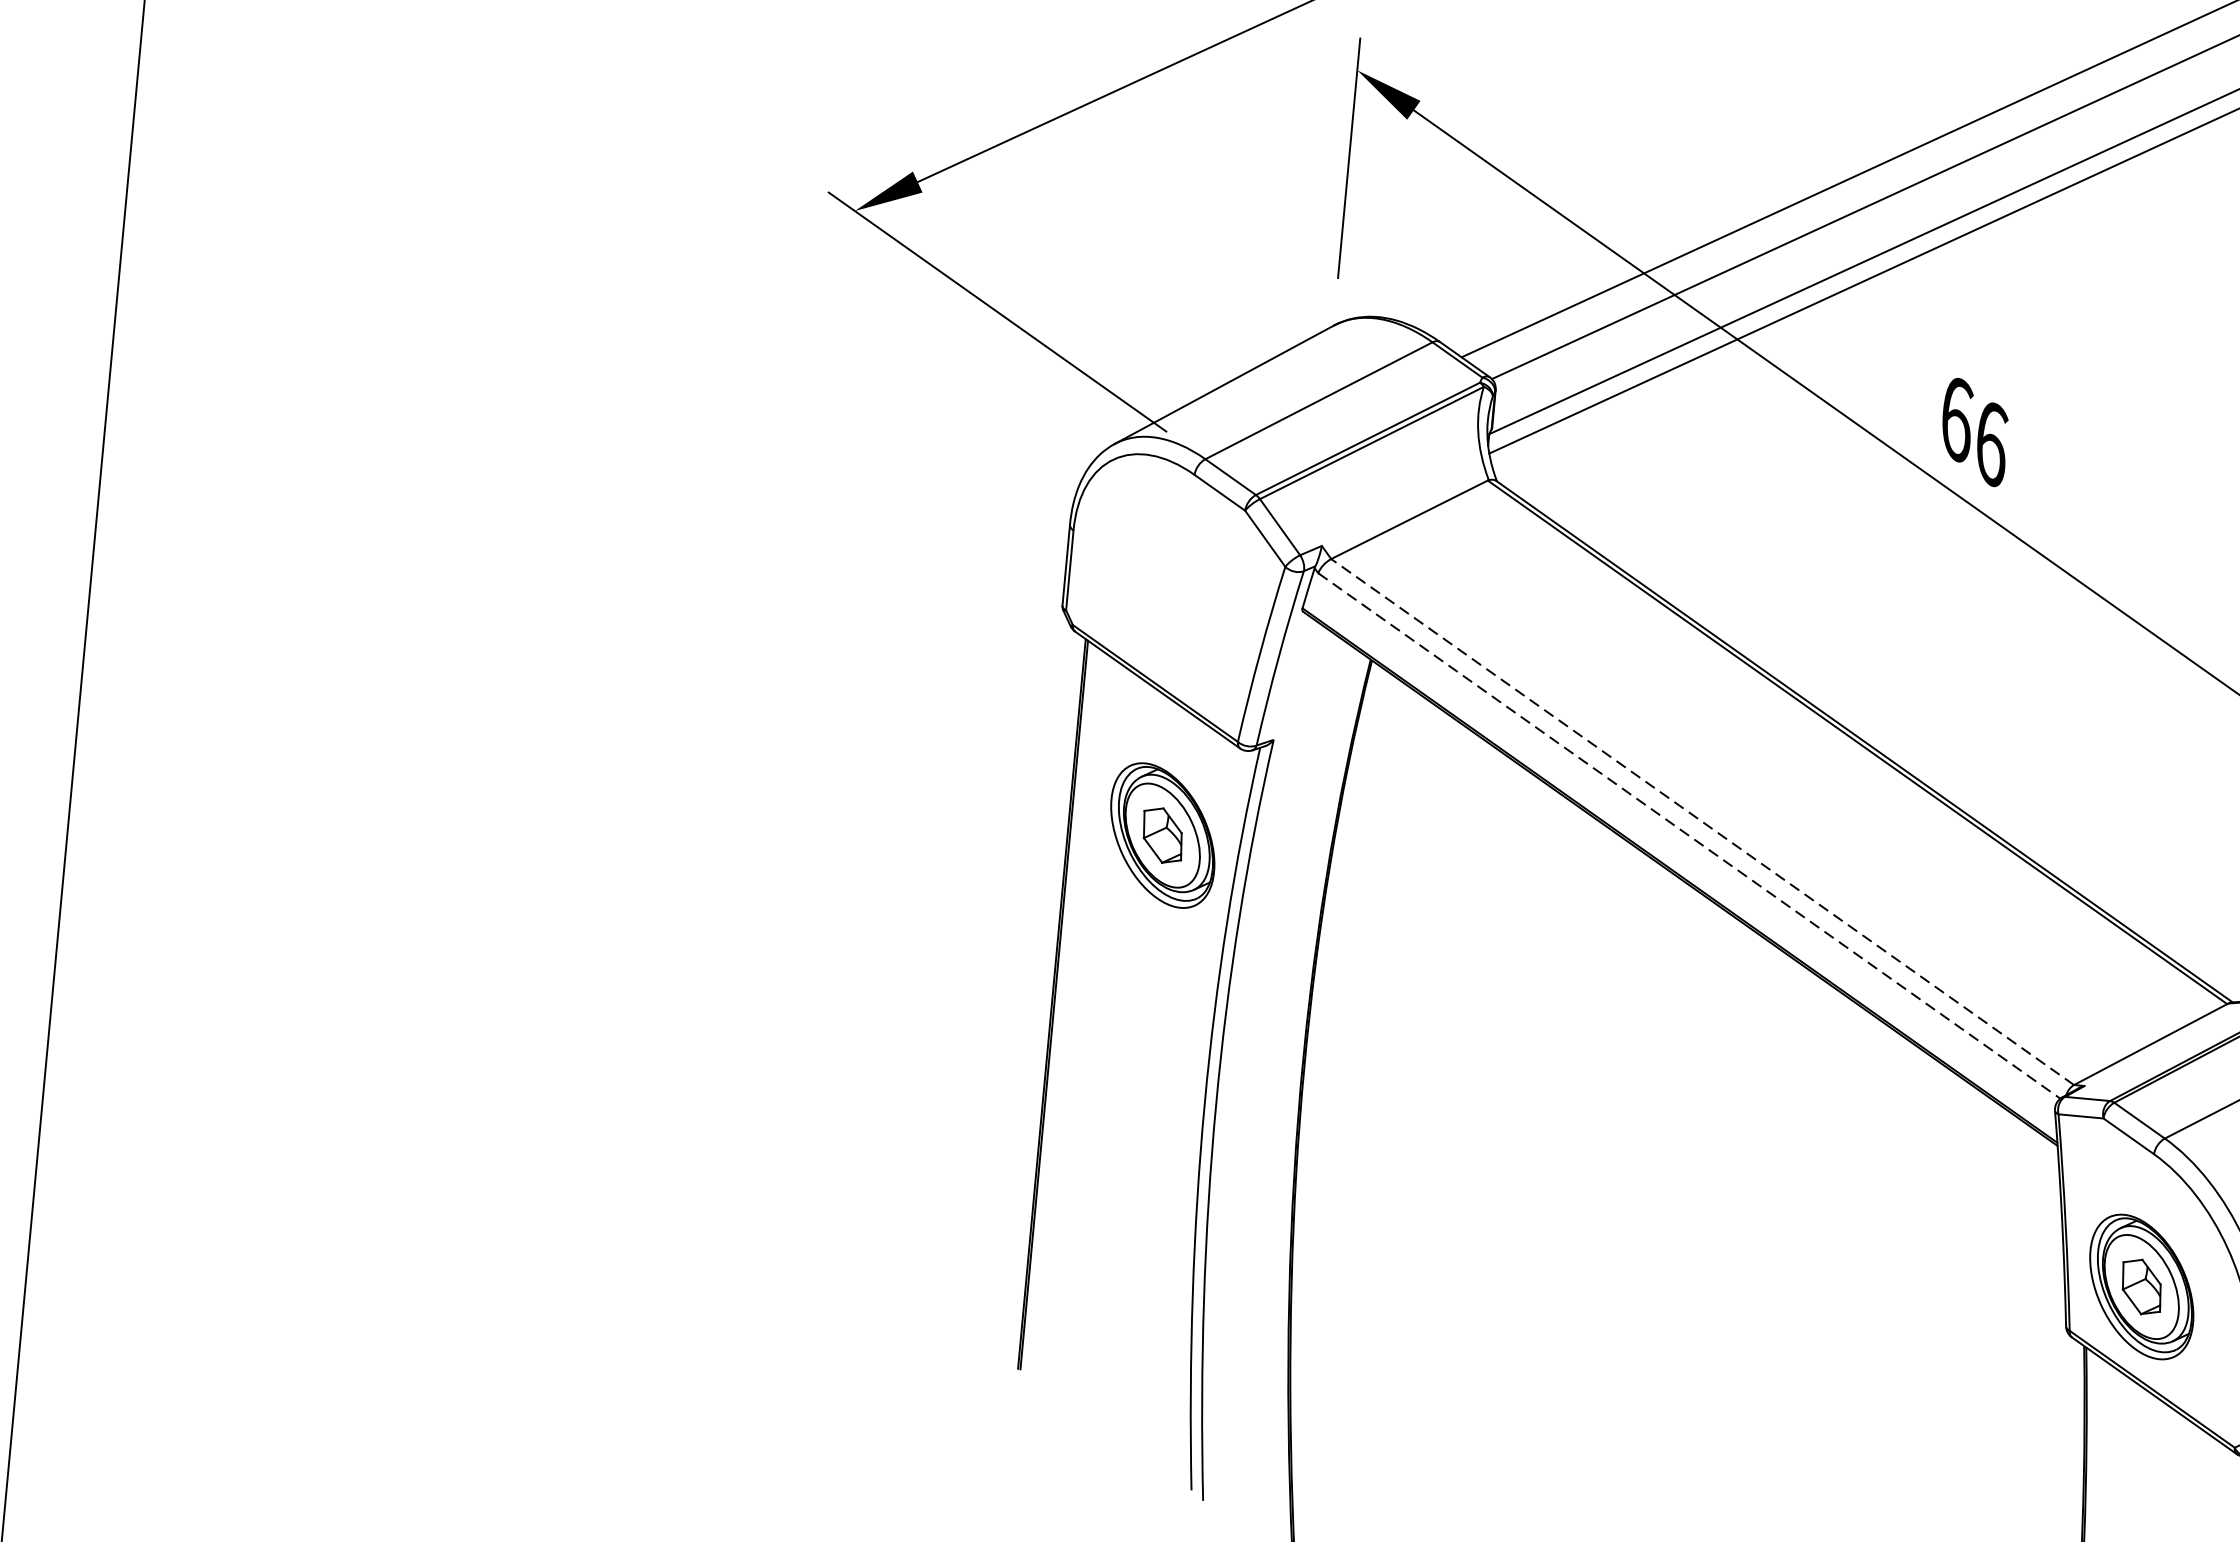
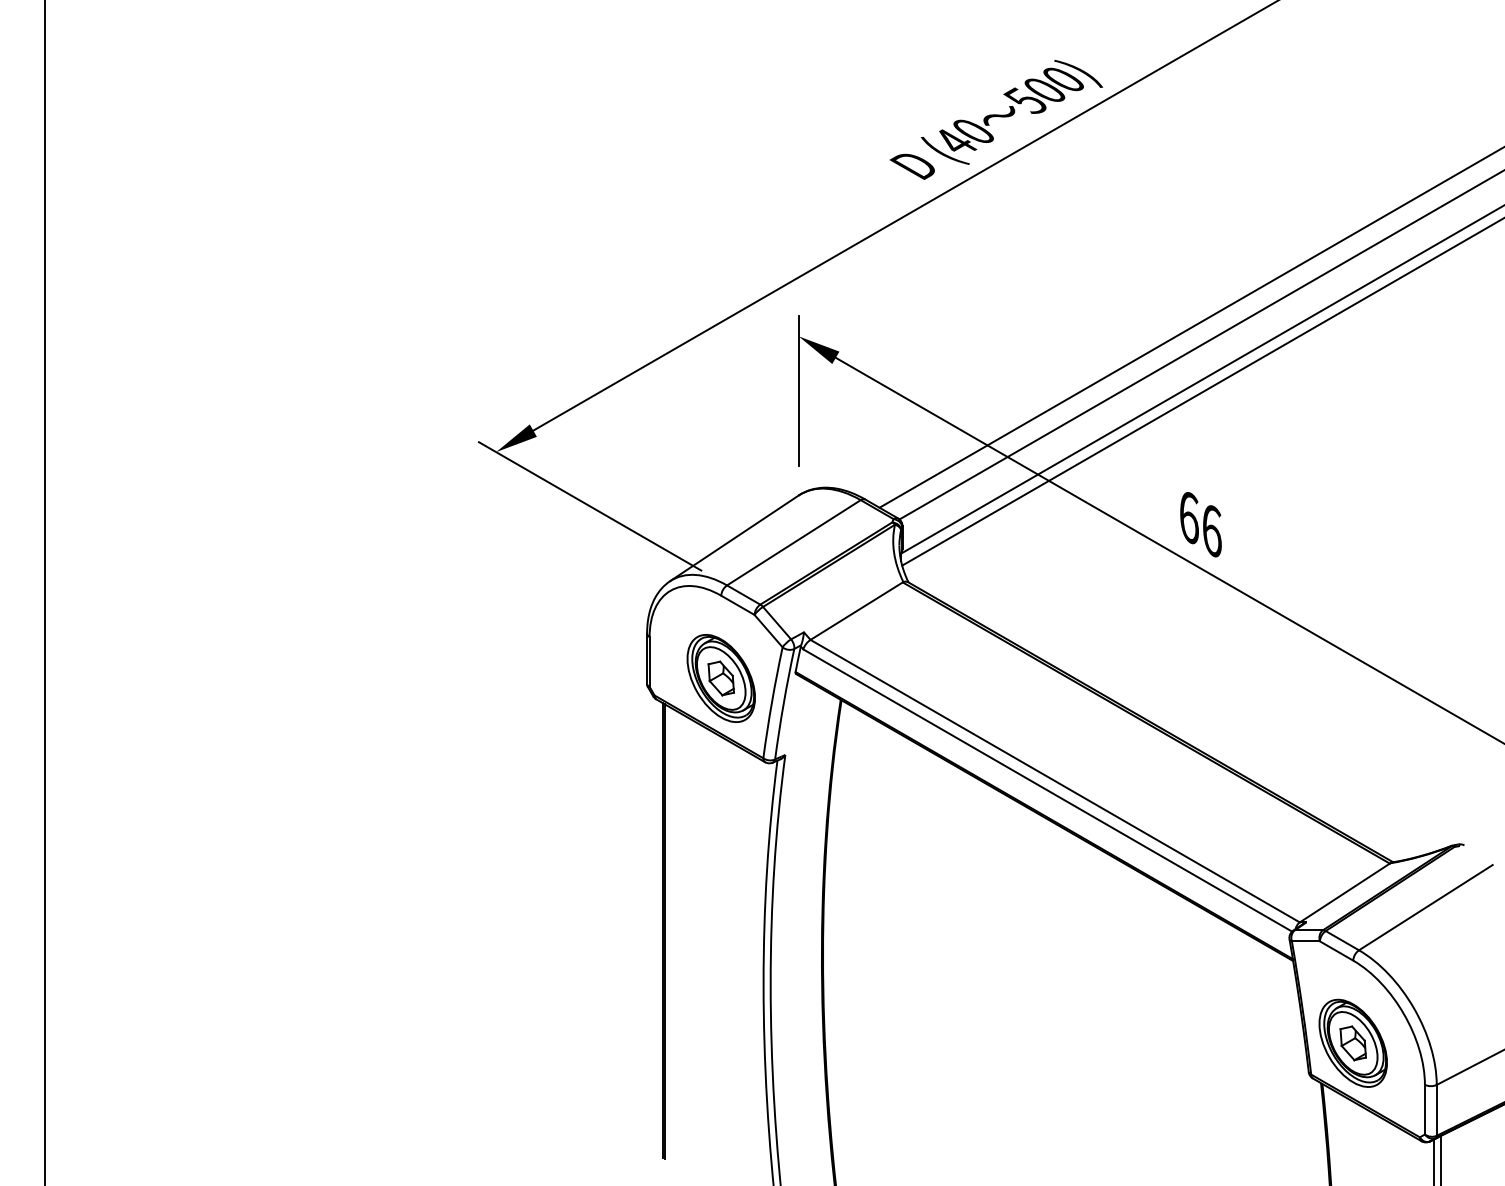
line: (1701, 820) -> (1054, 780), dashed -> solid
part: (1161, 835) -> (720, 678), moved
line: (1690, 836) -> (1048, 790), dashed -> solid

